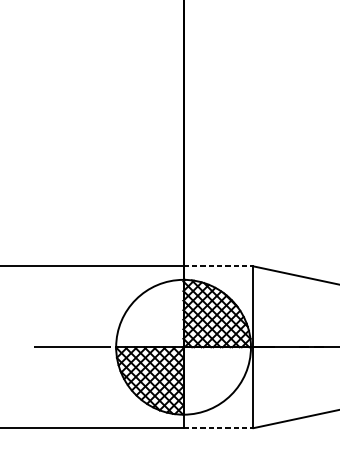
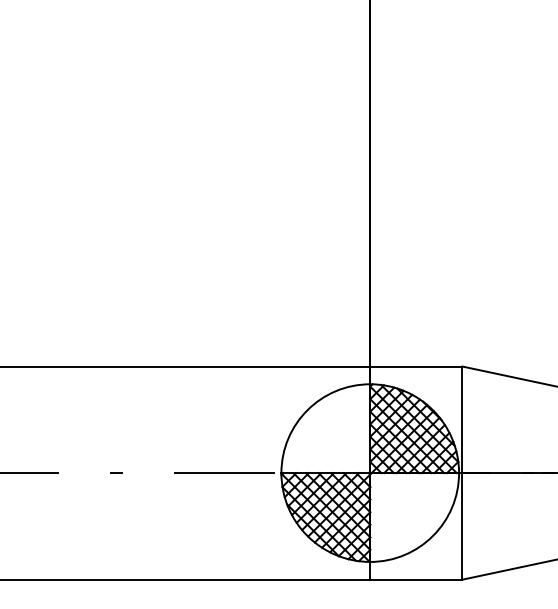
line: (218, 266) -> (416, 366), dashed -> solid
line: (218, 428) -> (416, 579), dashed -> solid

